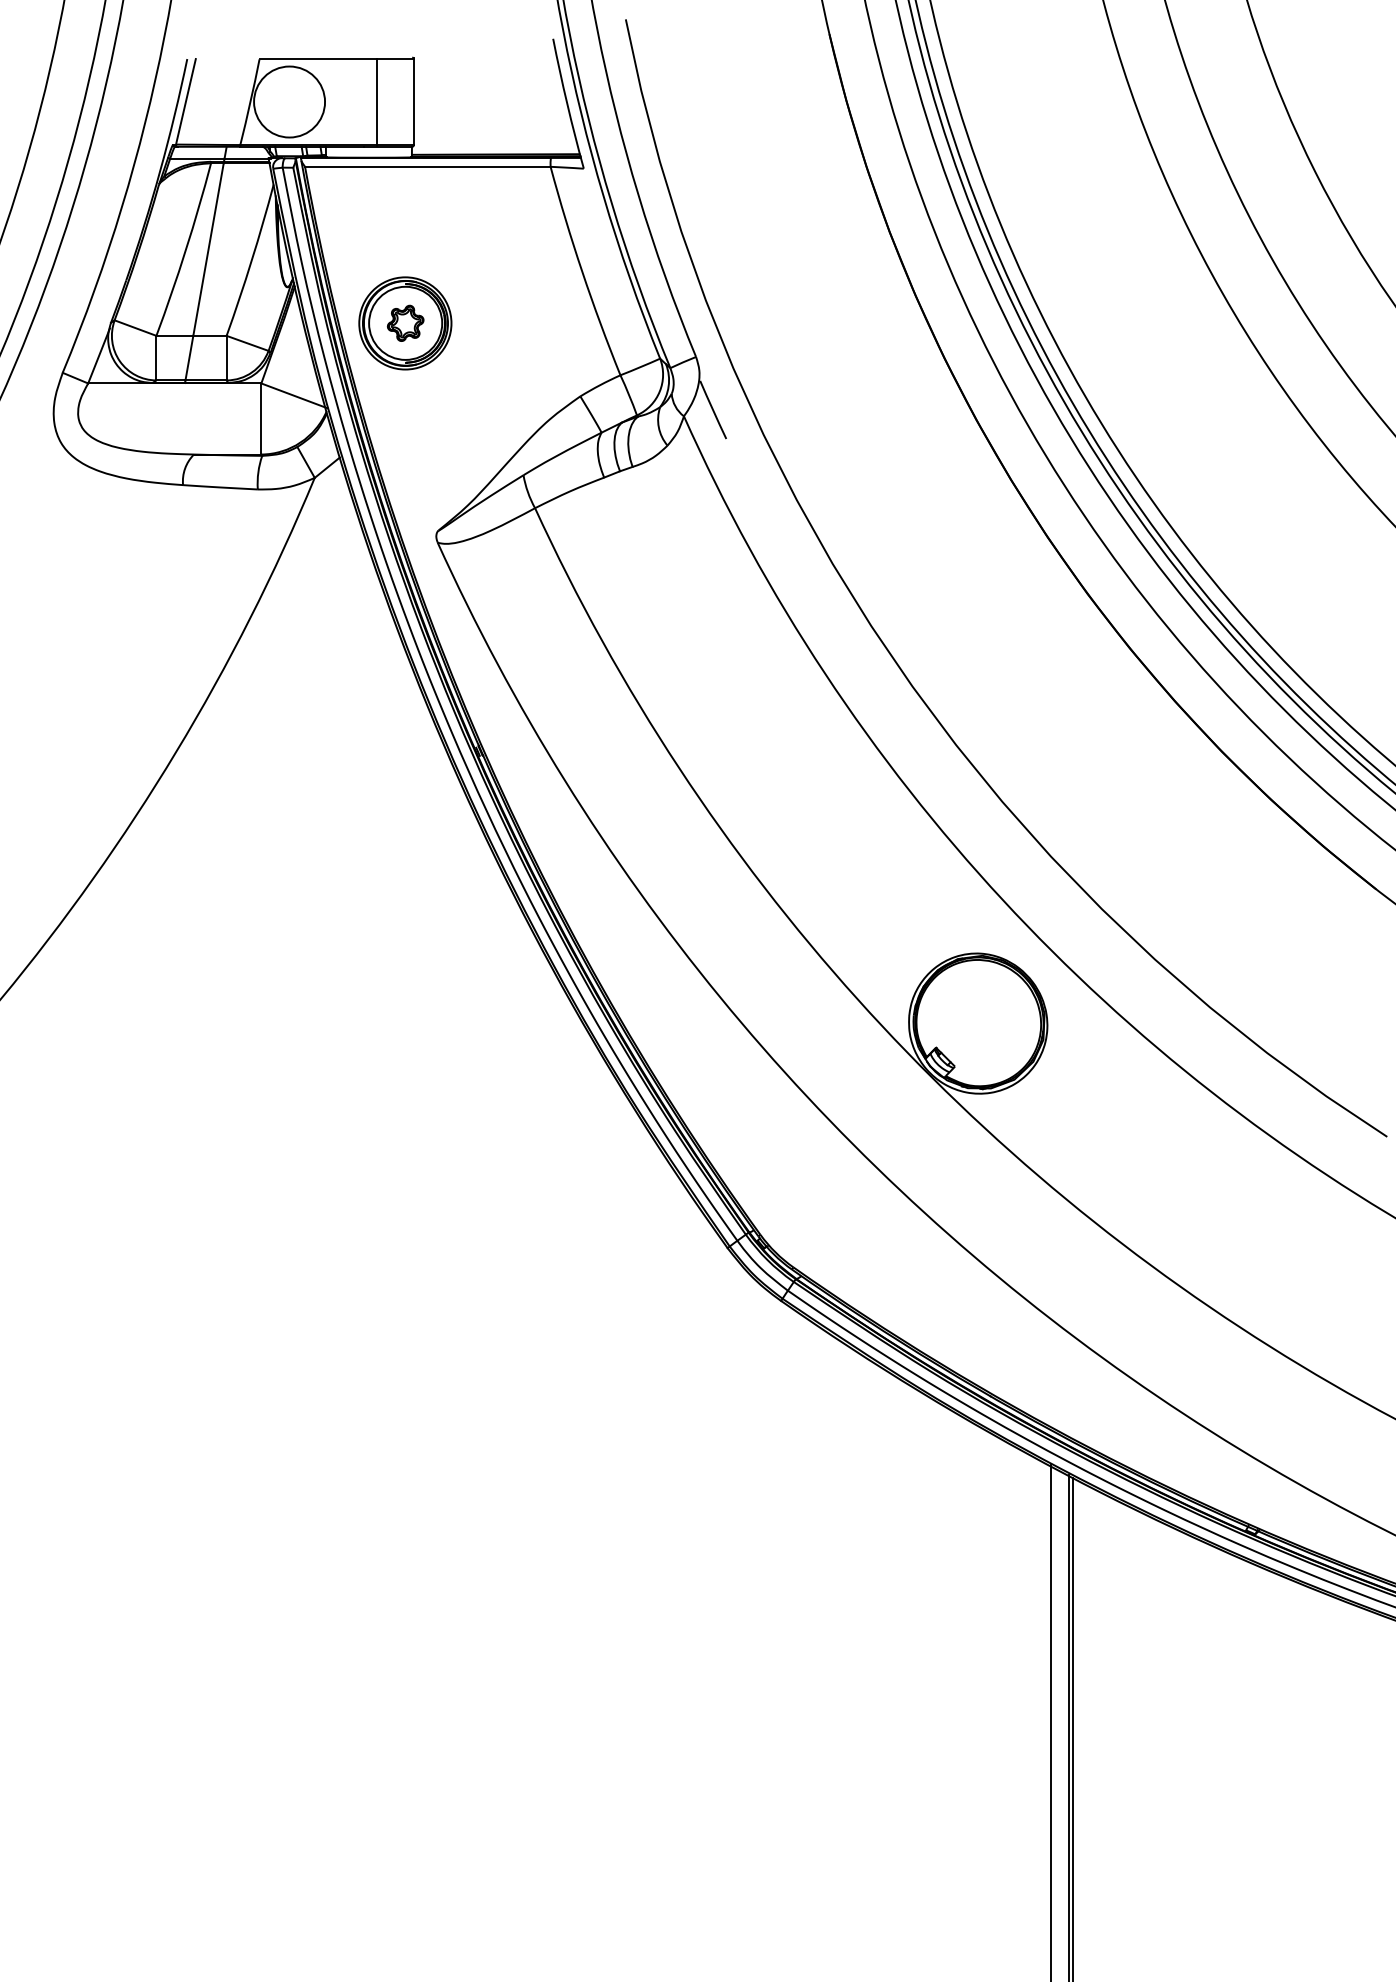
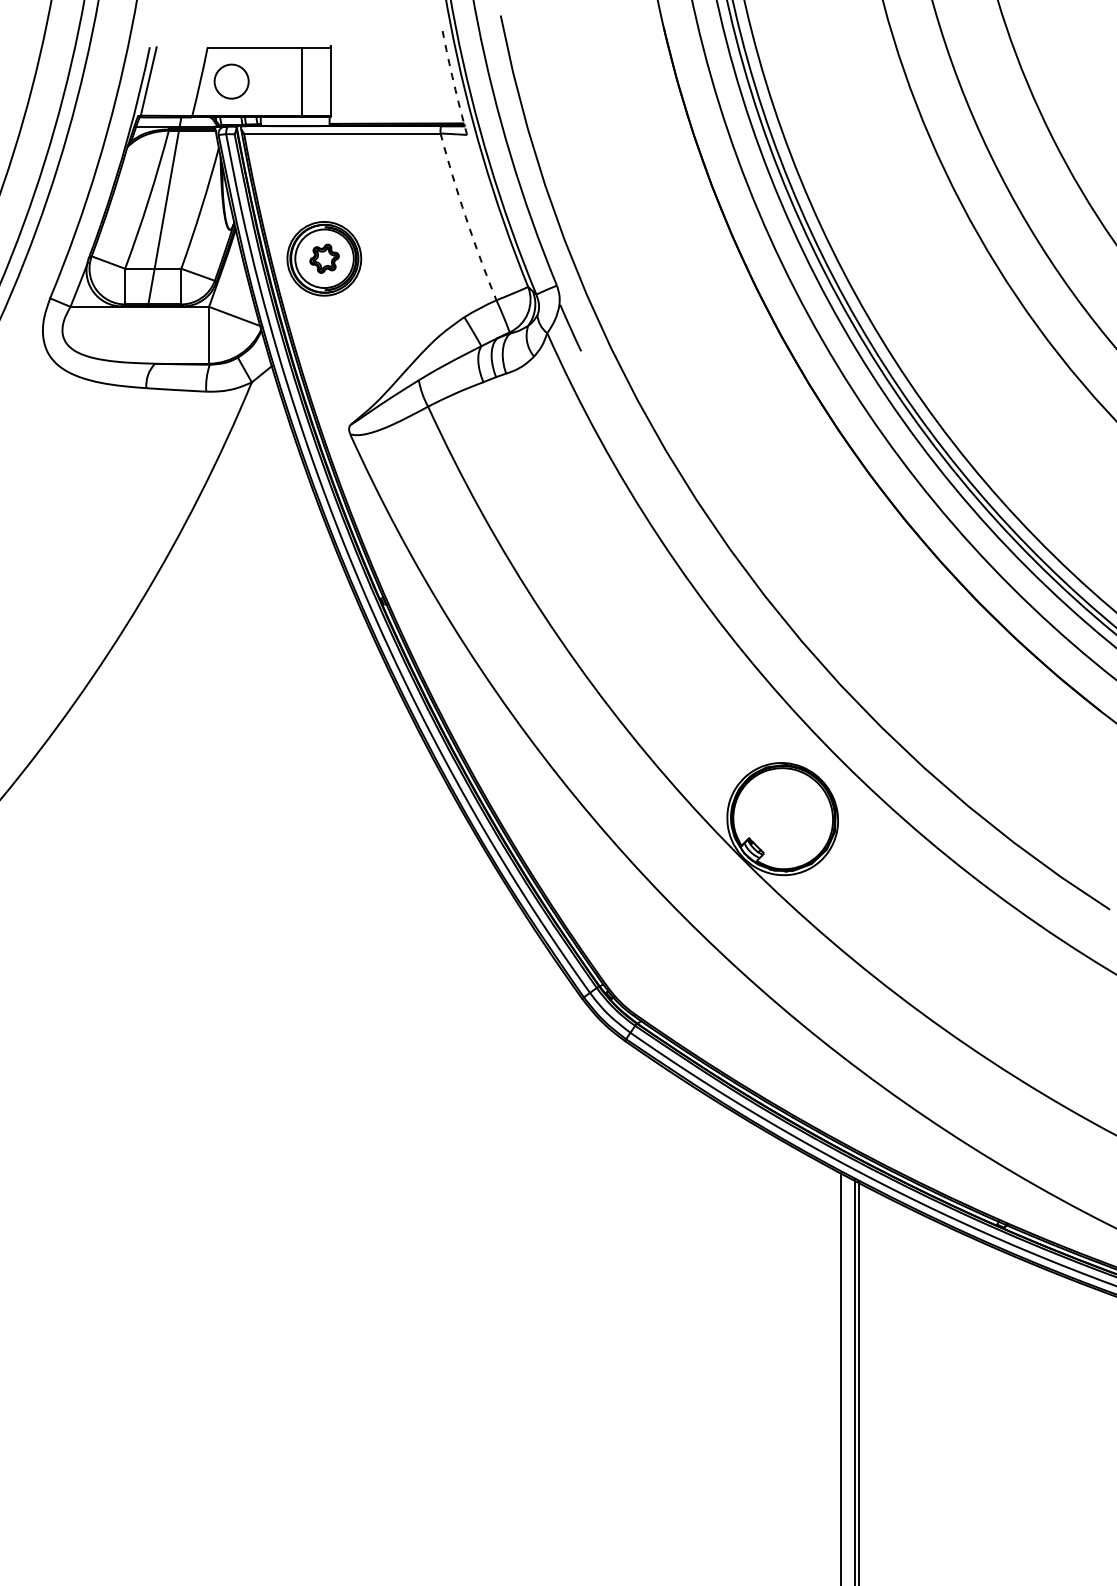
circle: (289, 101) -> (231, 81), size x0.6
arc: (567, 104) -> (454, 83), solid -> dashed
arc: (582, 272) -> (466, 218), solid -> dashed

